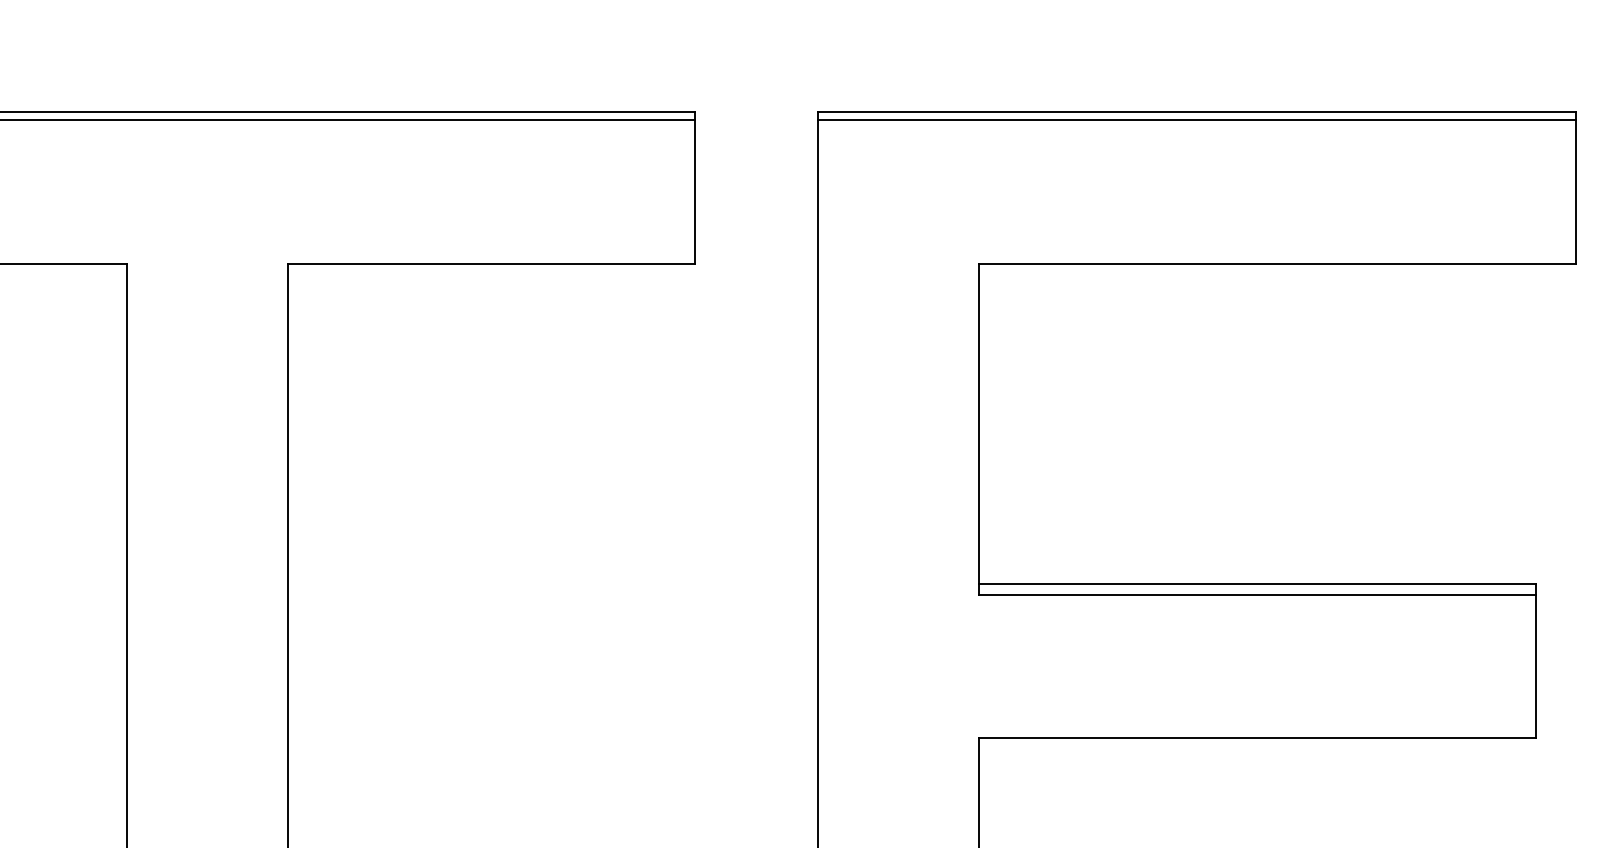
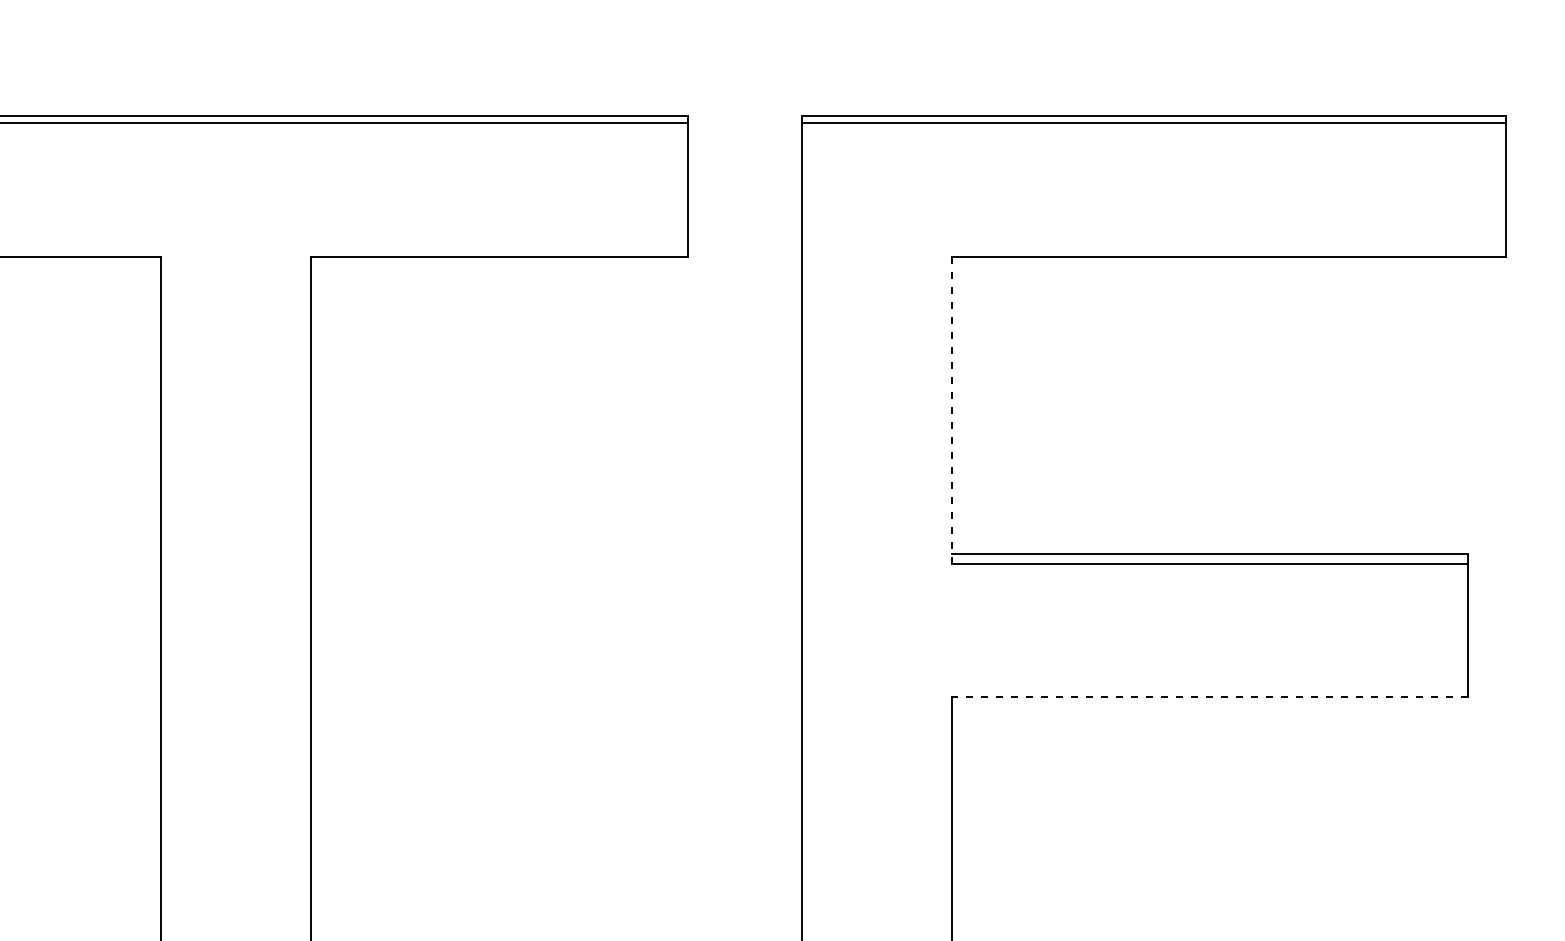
line: (978, 429) -> (951, 410), solid -> dashed
line: (1256, 737) -> (1209, 696), solid -> dashed

